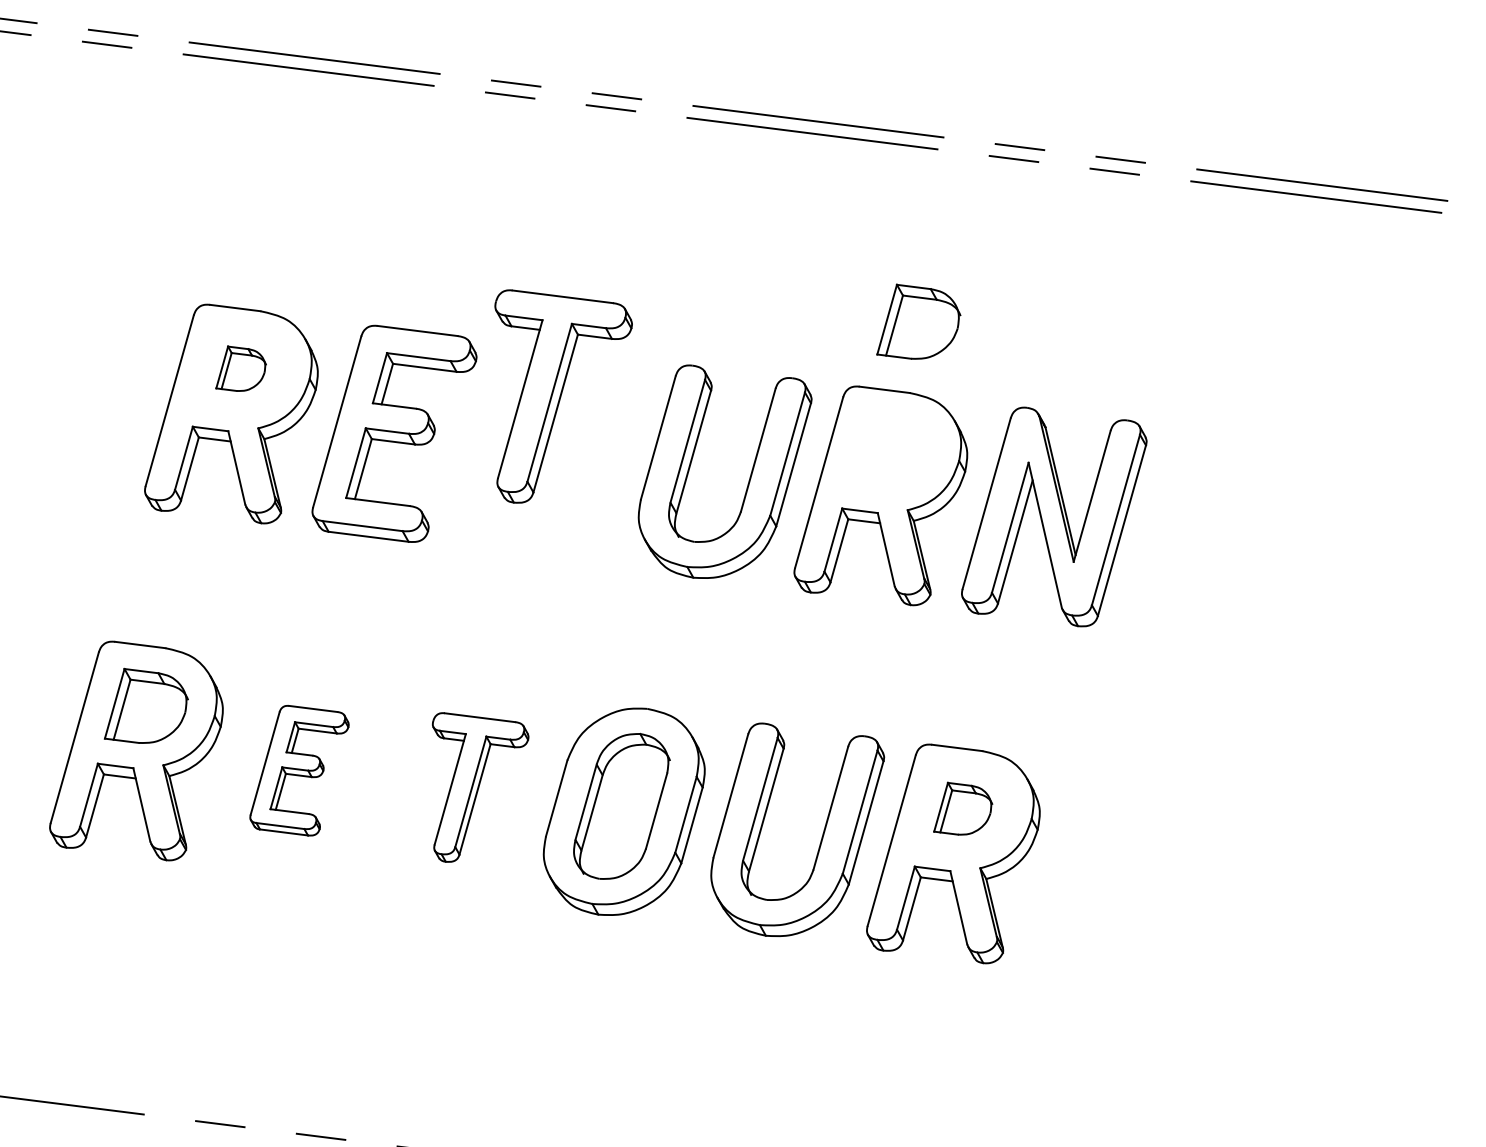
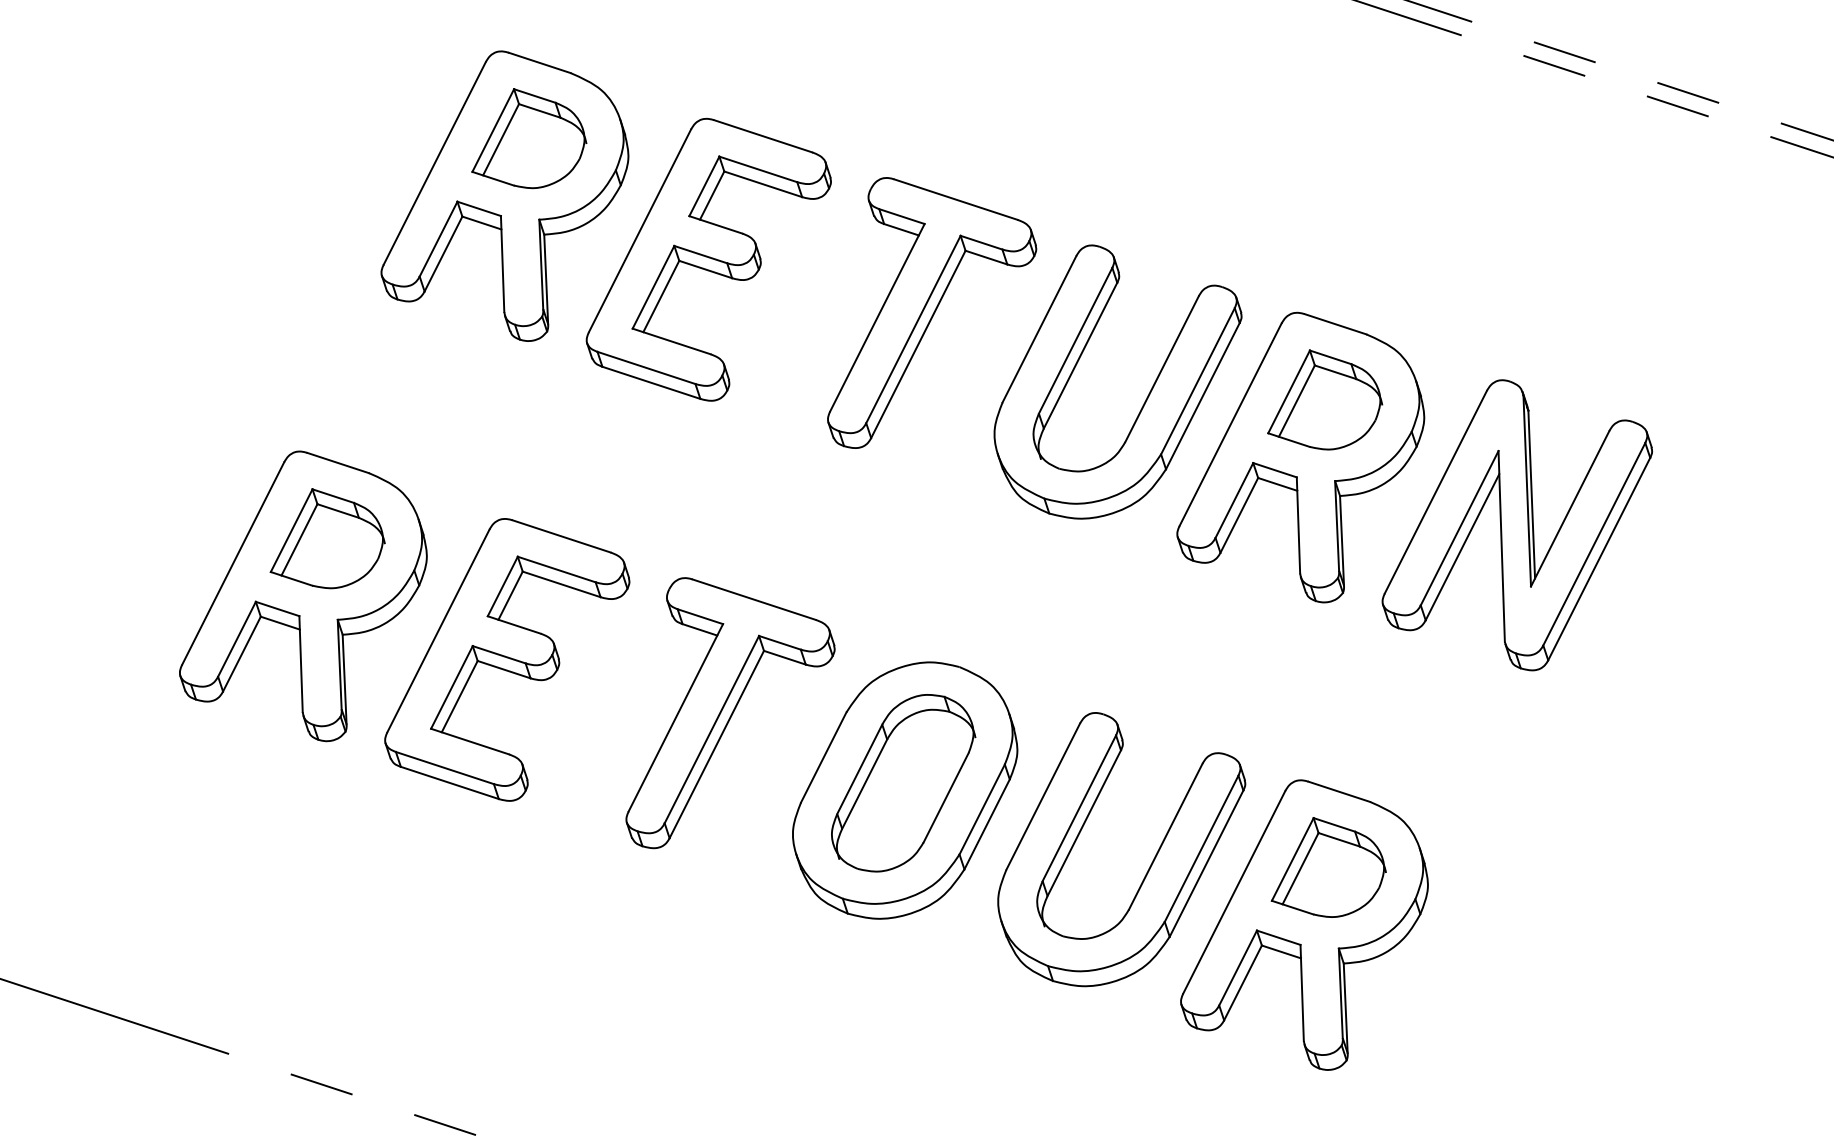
part: (918, 321) -> (1328, 401), moved
part: (240, 368) -> (531, 140), size x1.67
part: (563, 396) -> (932, 324), moved
part: (299, 770) -> (507, 659), size x1.67
part: (480, 787) -> (730, 725), size x1.43
part: (962, 808) -> (1331, 869), size x1.43

